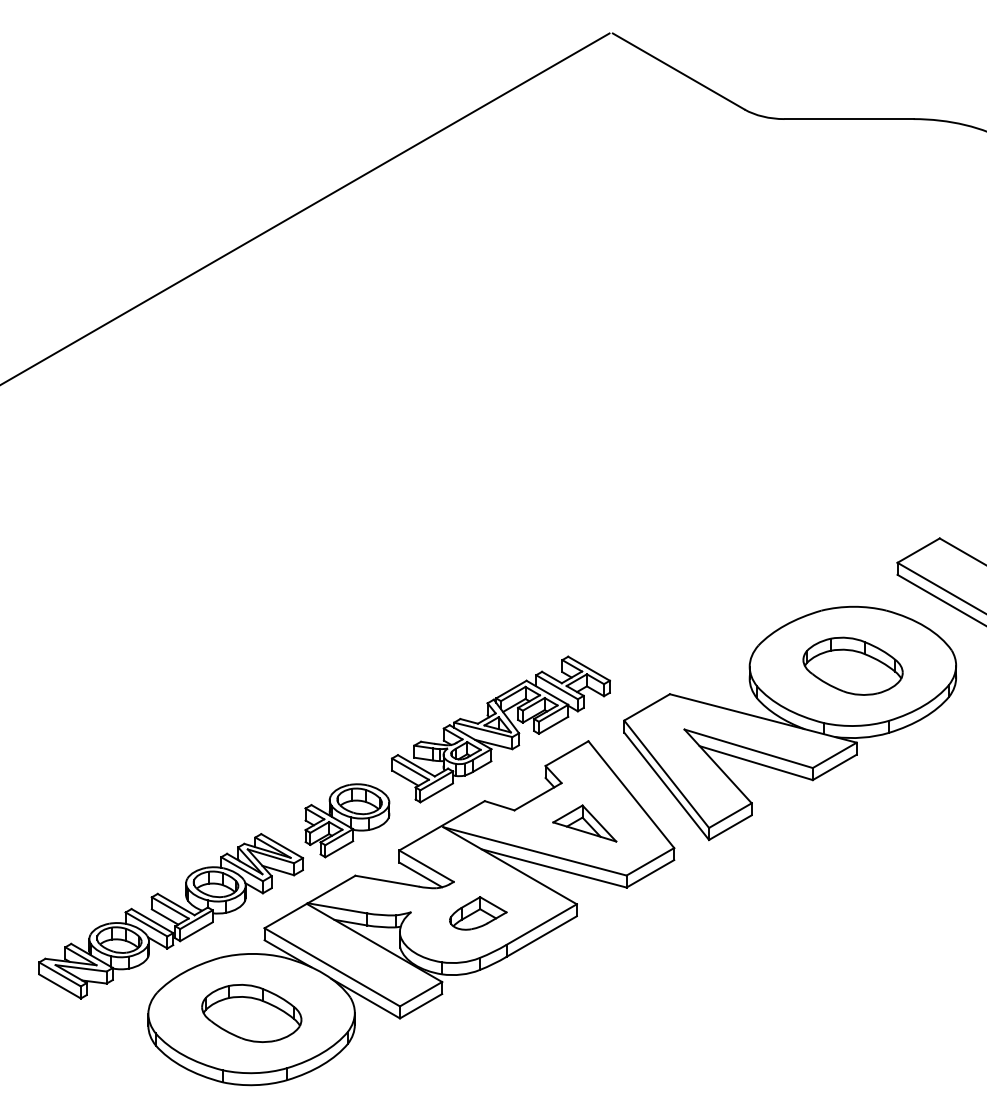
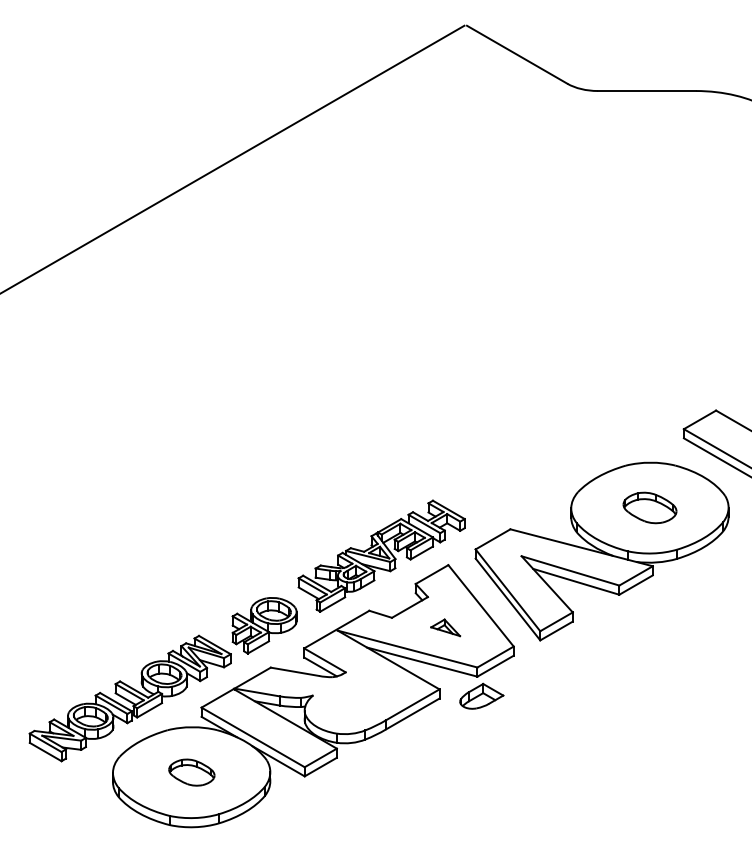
part: (852, 665) -> (649, 507), size x0.7
part: (584, 823) -> (445, 627), size x0.6
part: (478, 913) -> (481, 696), moved
part: (251, 1013) -> (191, 772), size x0.6

